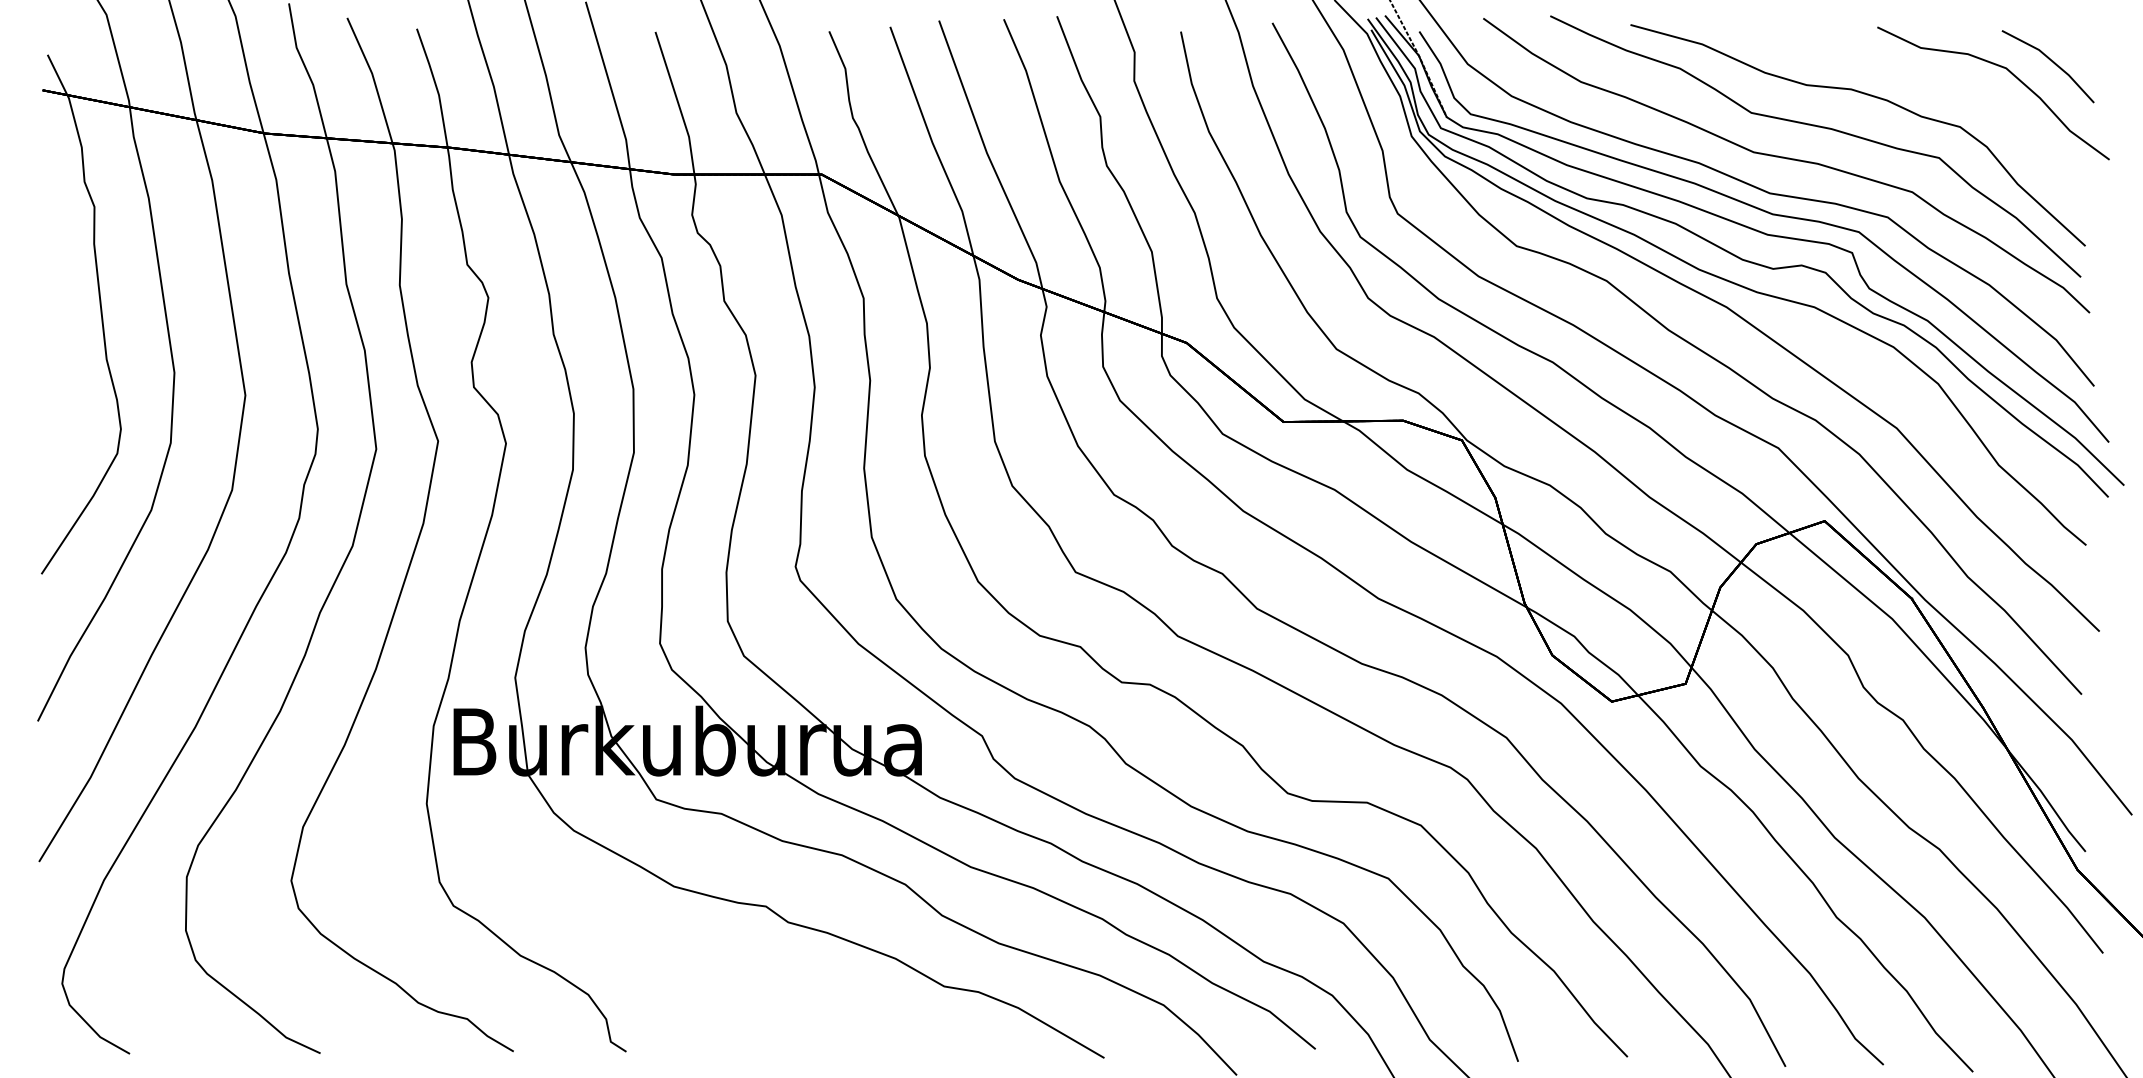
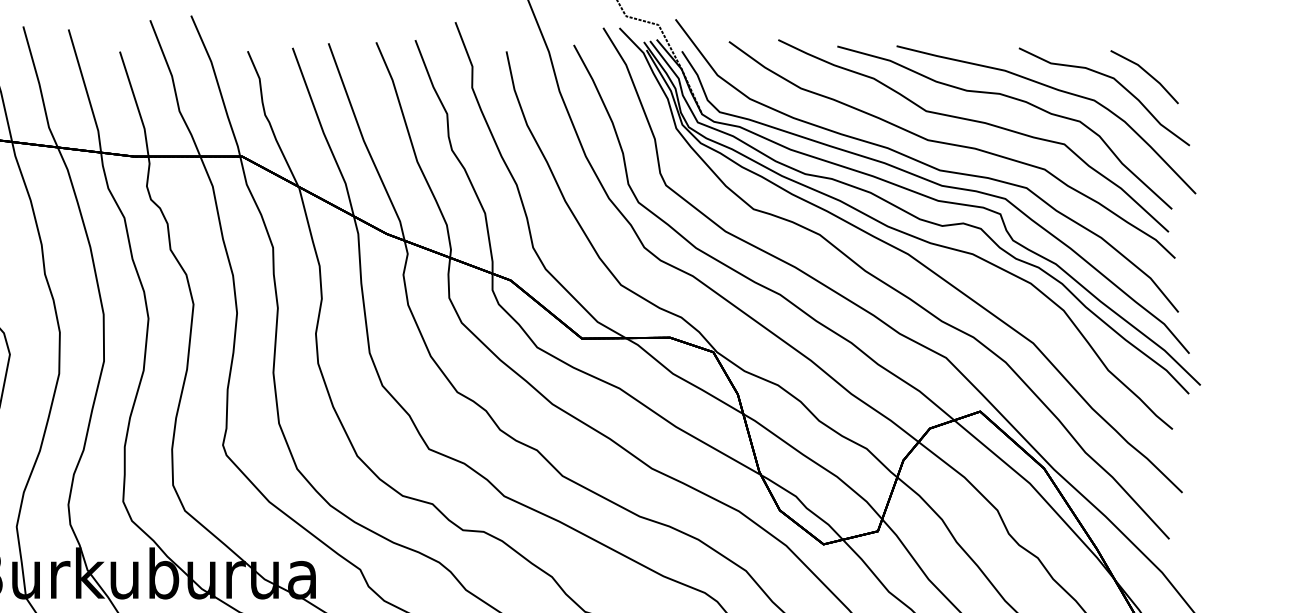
curve: (1928, 84) -> (1056, 90), added

